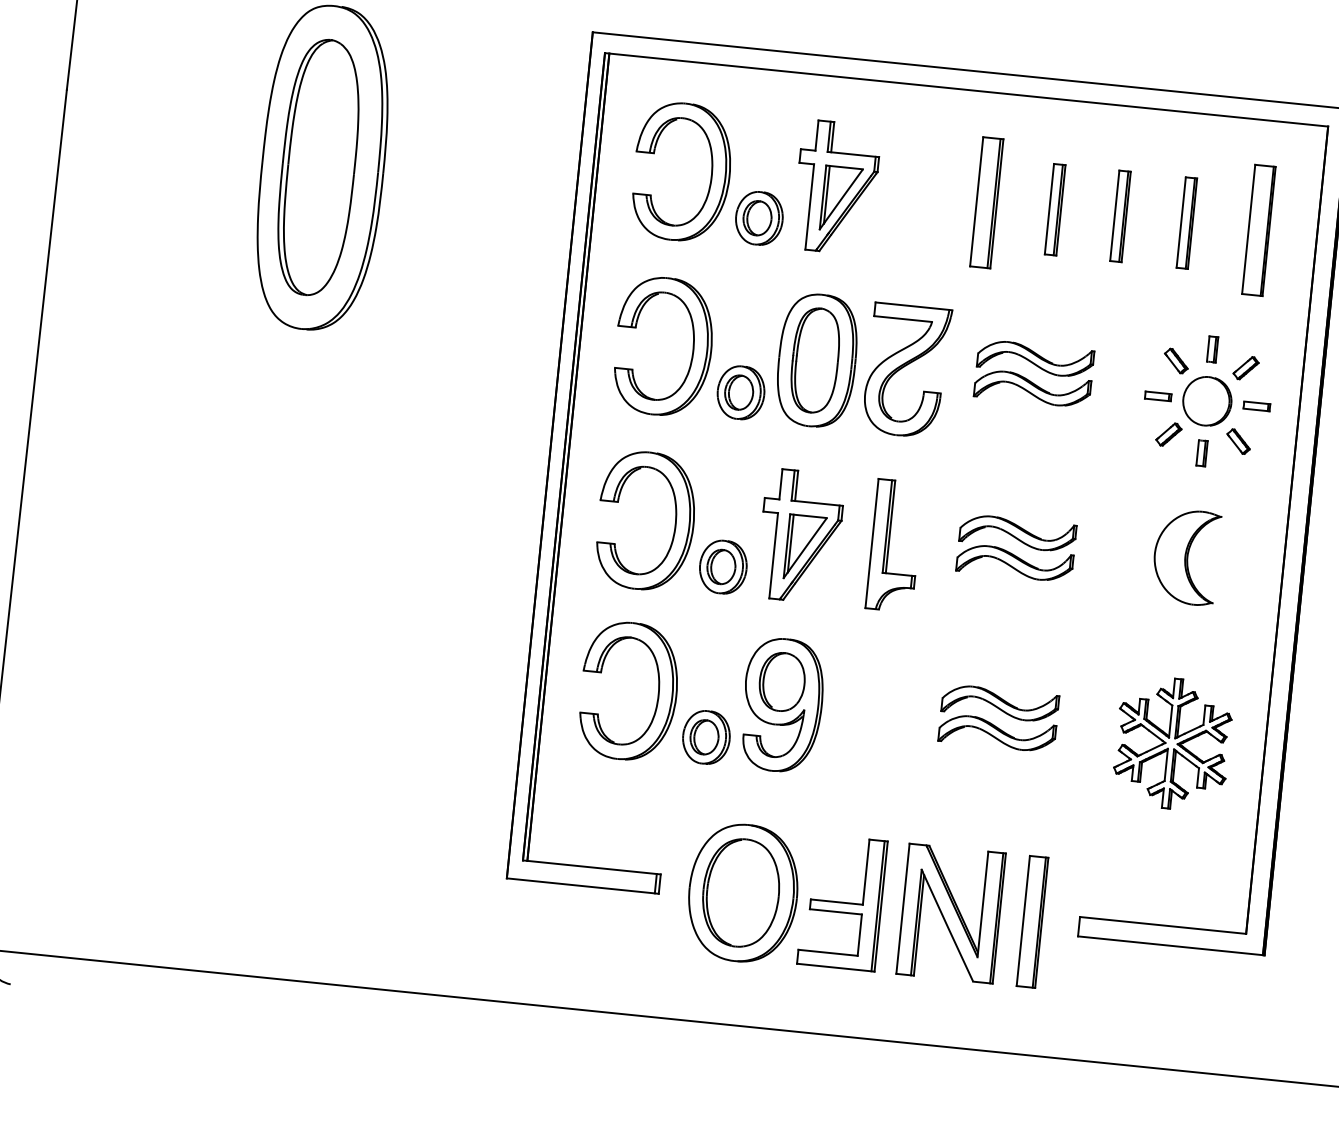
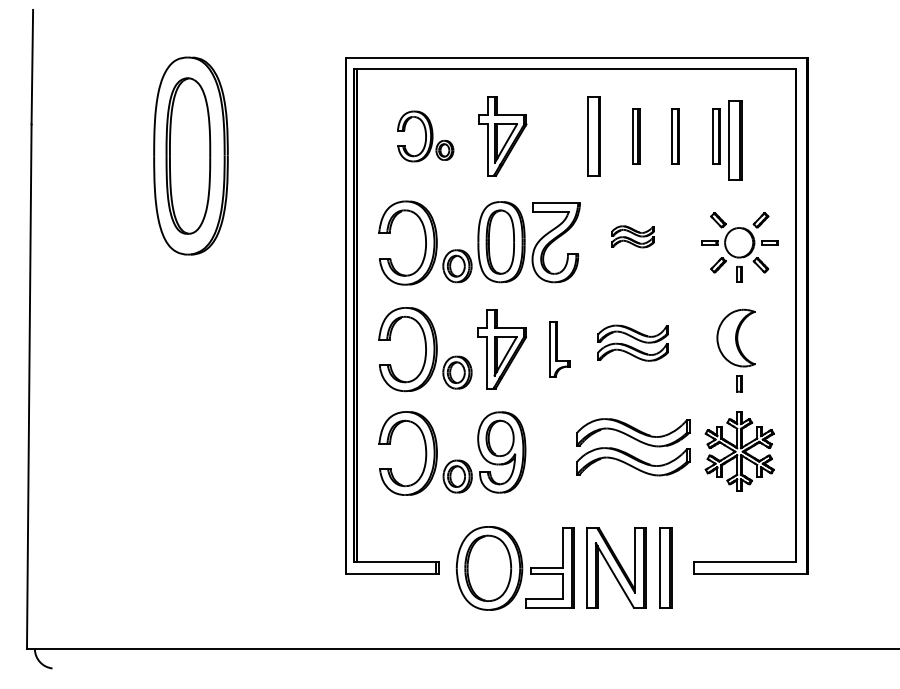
part: (710, 174) -> (425, 136), size x0.6
part: (1259, 230) -> (735, 140), moved
part: (1212, 348) -> (739, 383), moved
part: (1032, 373) -> (632, 236), size x0.6
part: (894, 546) -> (559, 349), size x0.7
part: (997, 717) -> (632, 446), size x1.6

